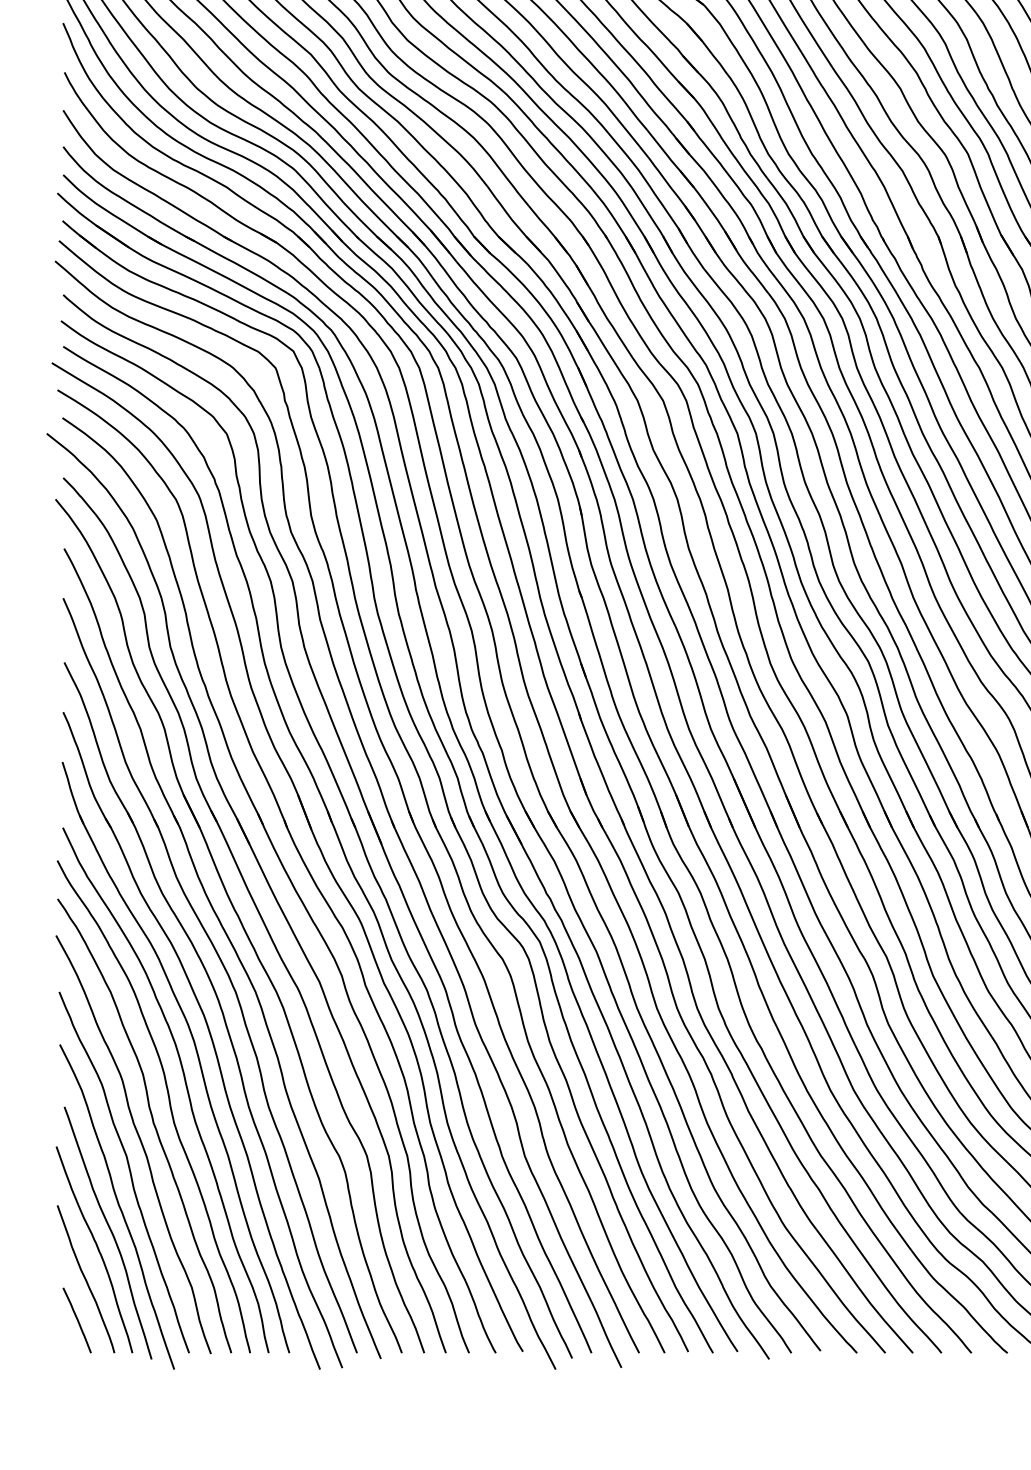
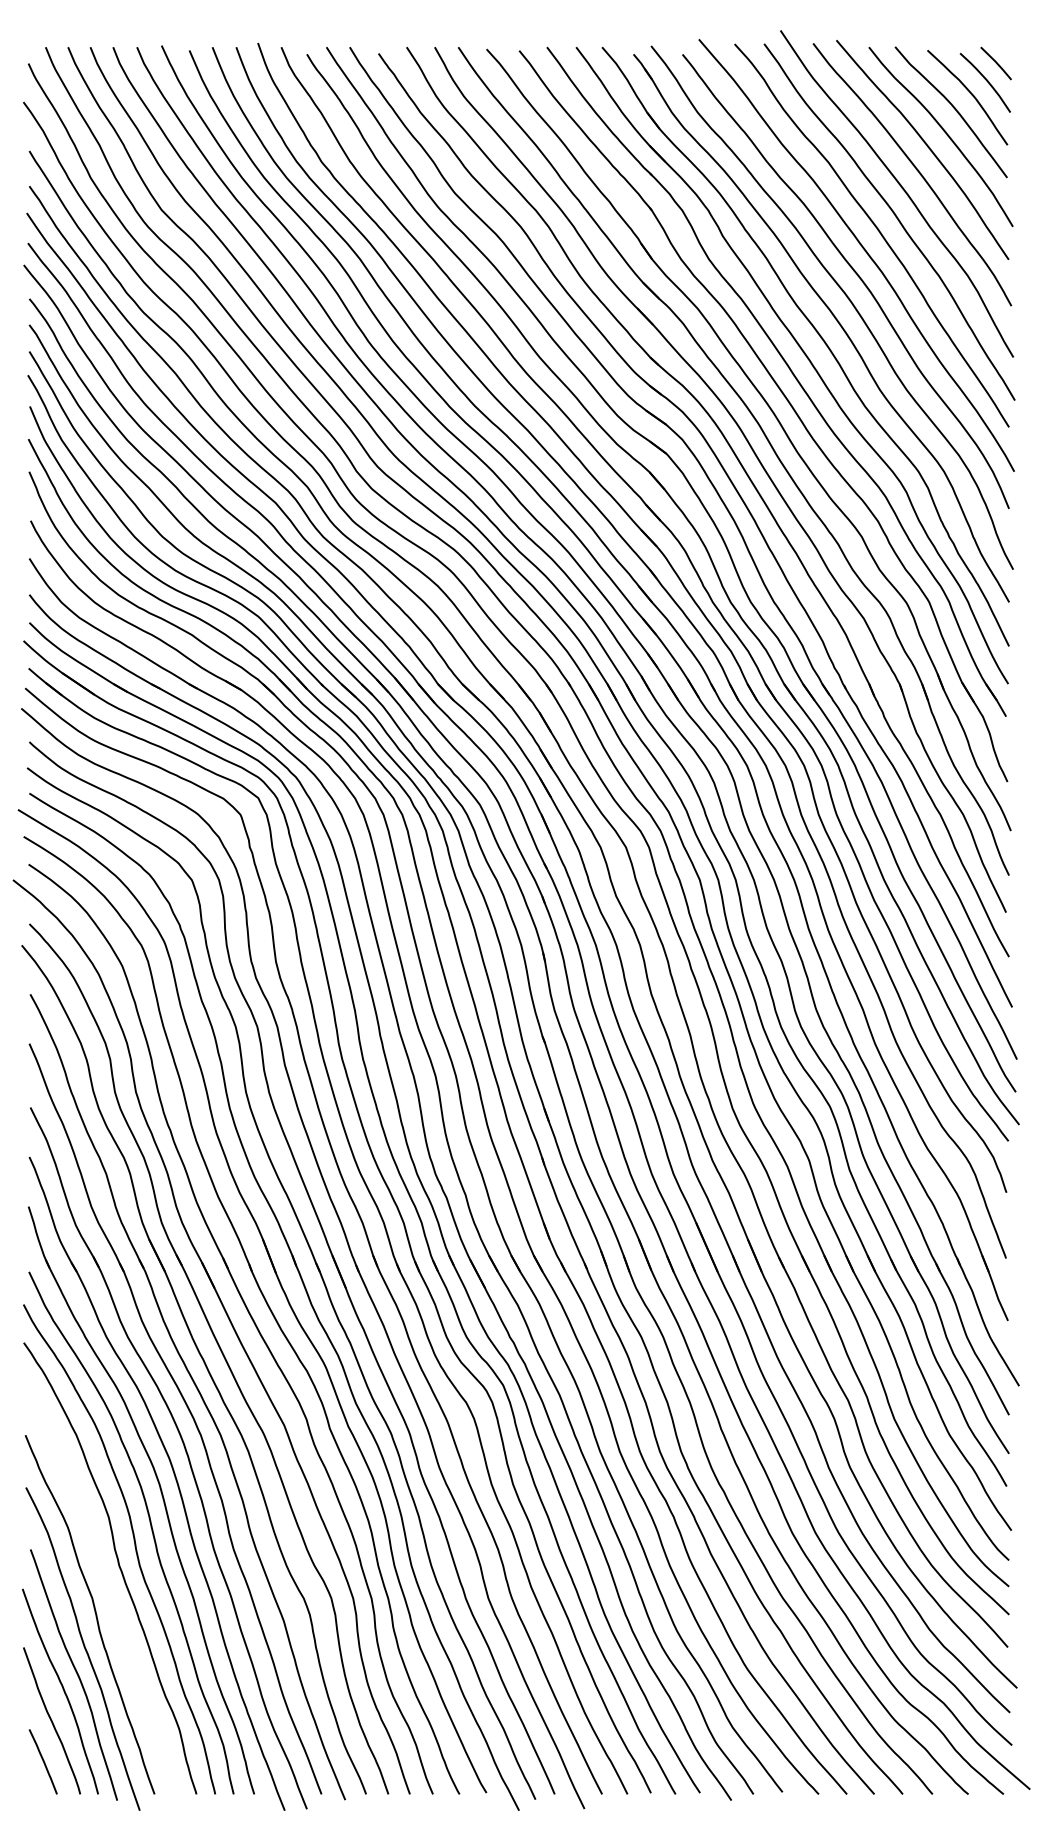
curve: (139, 1141) -> (105, 1583), removed

